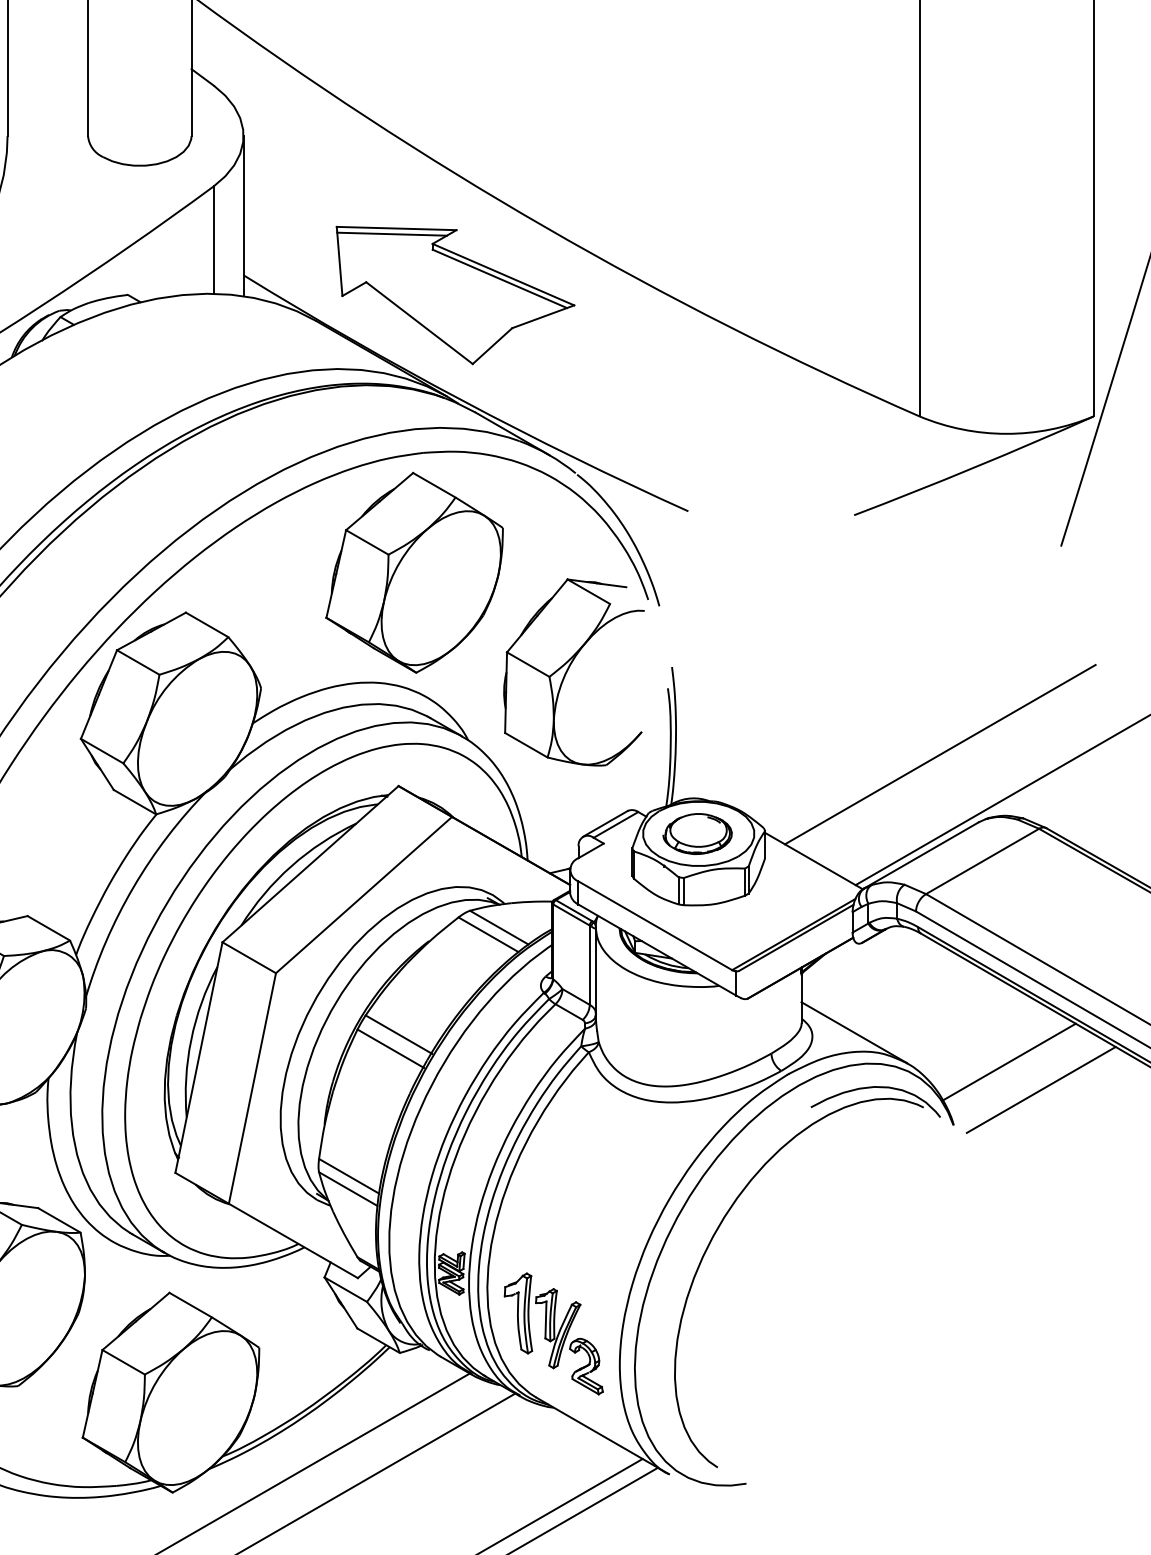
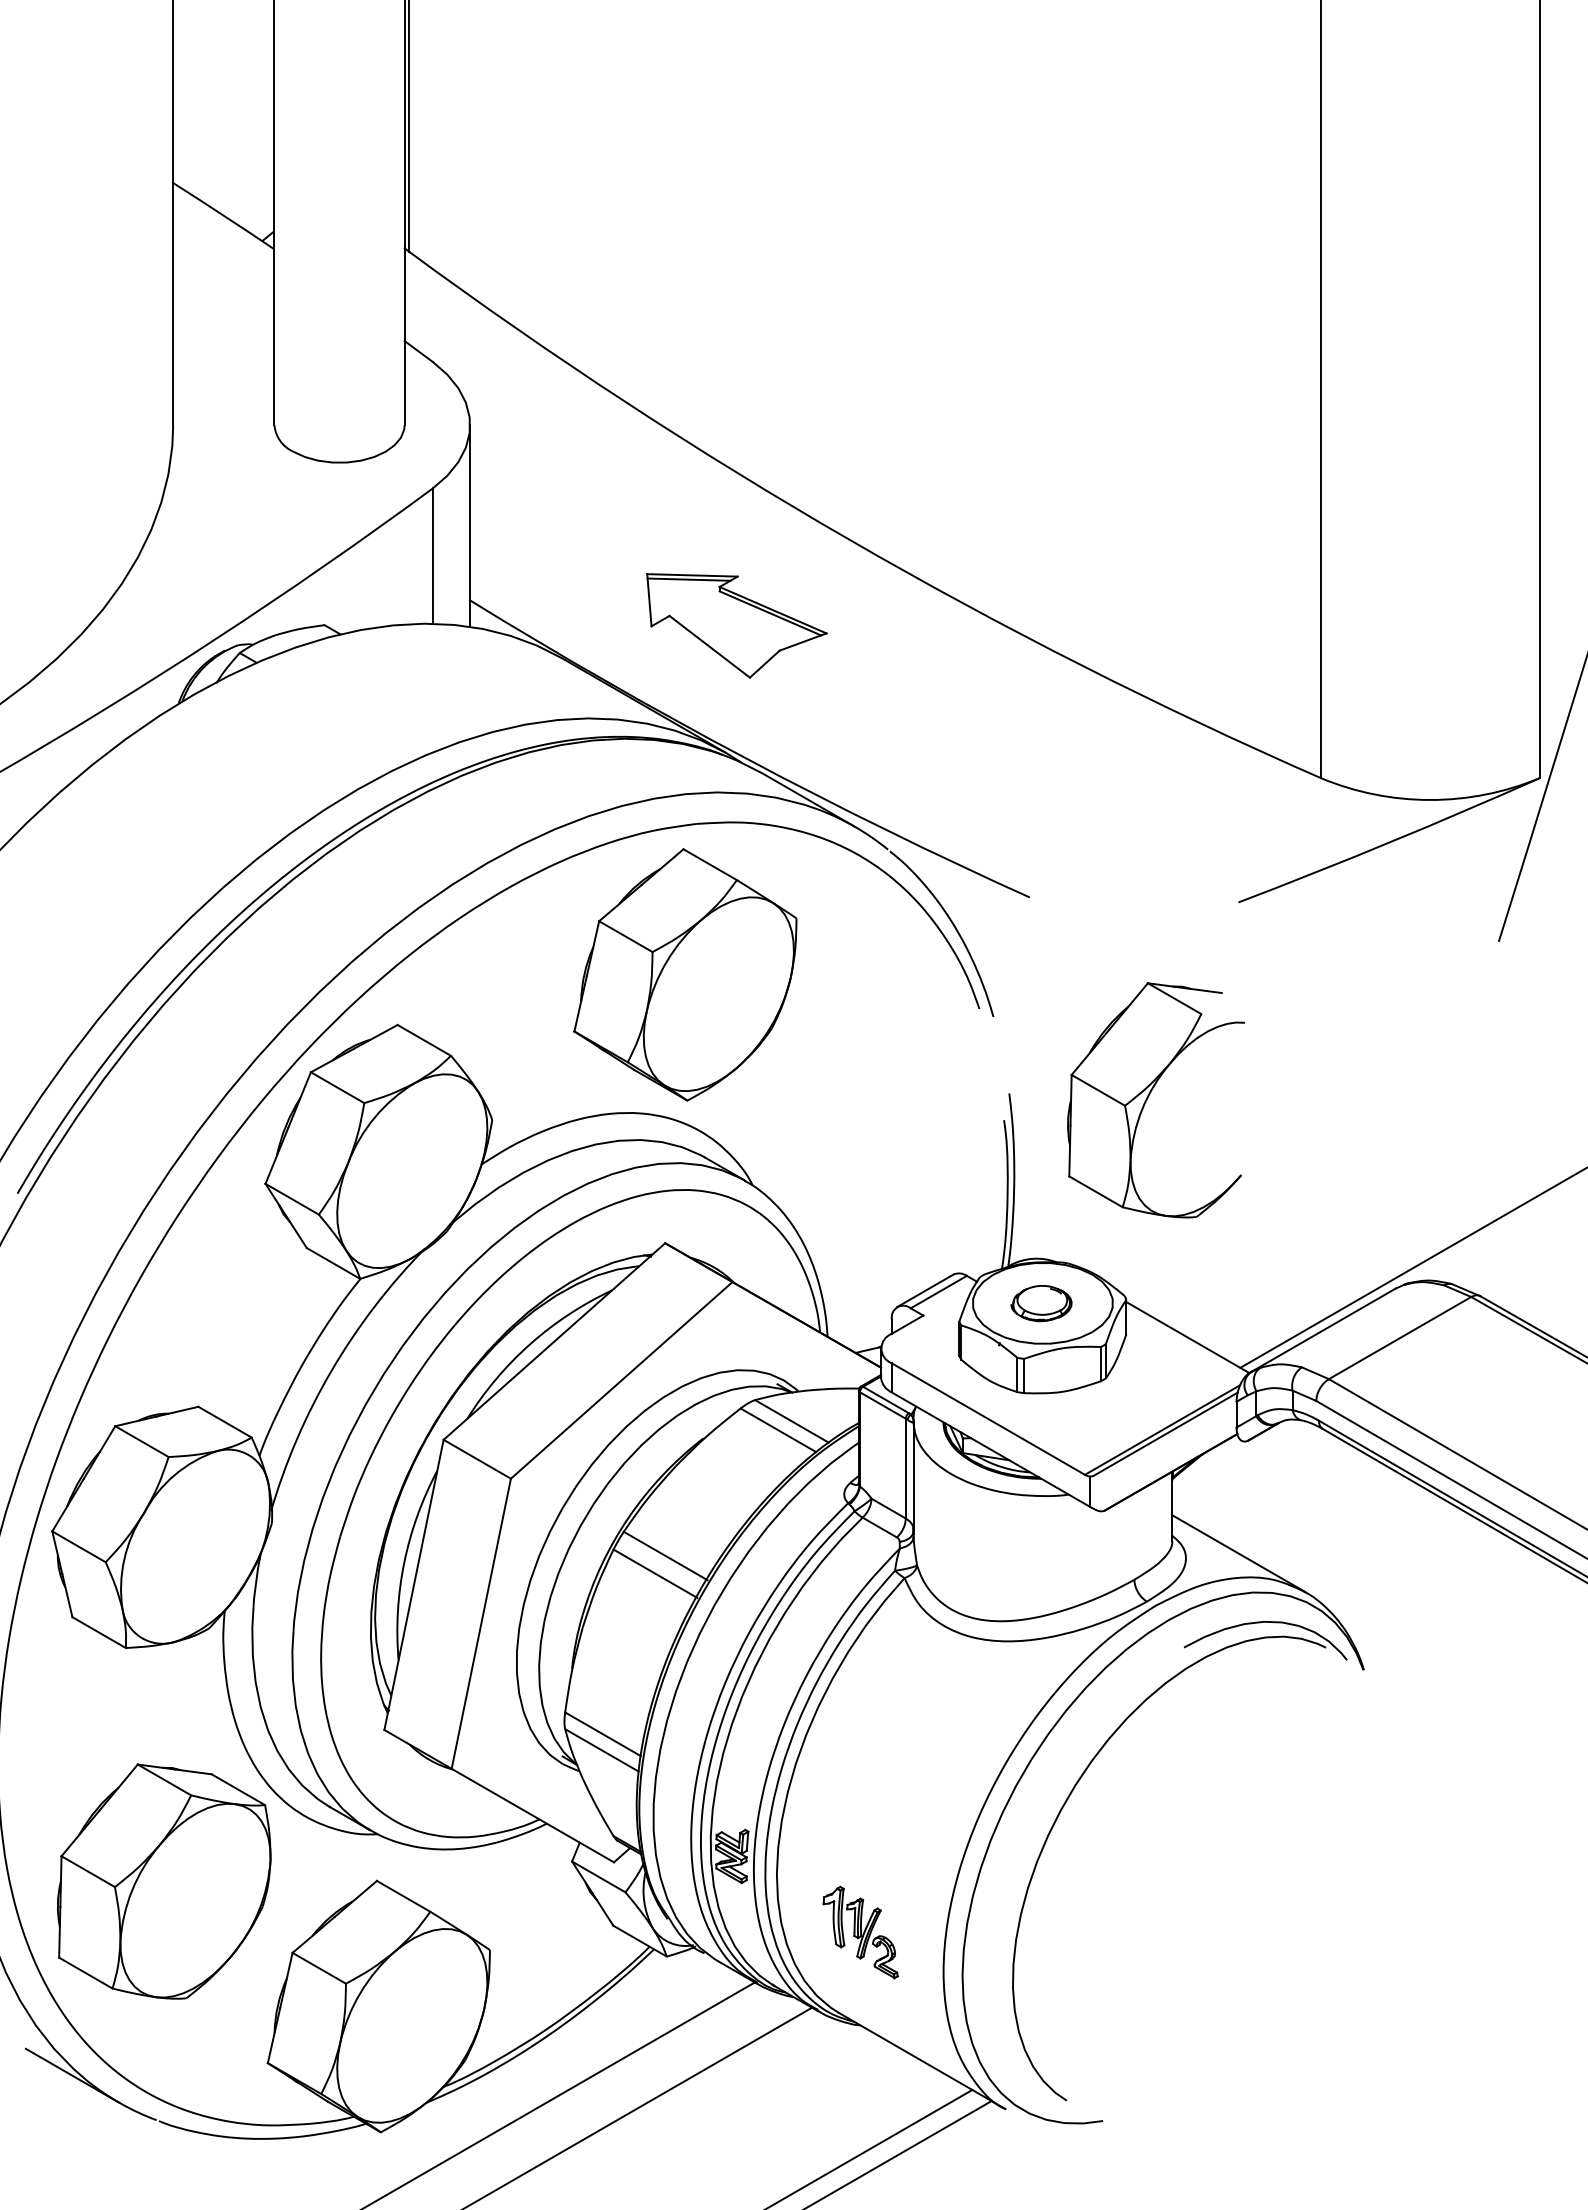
part: (455, 295) -> (736, 625), size x0.6
part: (568, 669) -> (1149, 1096), moved
line: (940, 754) -> (1346, 1203), removed
part: (697, 833) -> (1041, 1303), size x0.7
line: (1009, 1062) -> (1433, 1590), removed
line: (1040, 1089) -> (1473, 1625), removed
part: (553, 1333) -> (860, 1932), size x0.6

